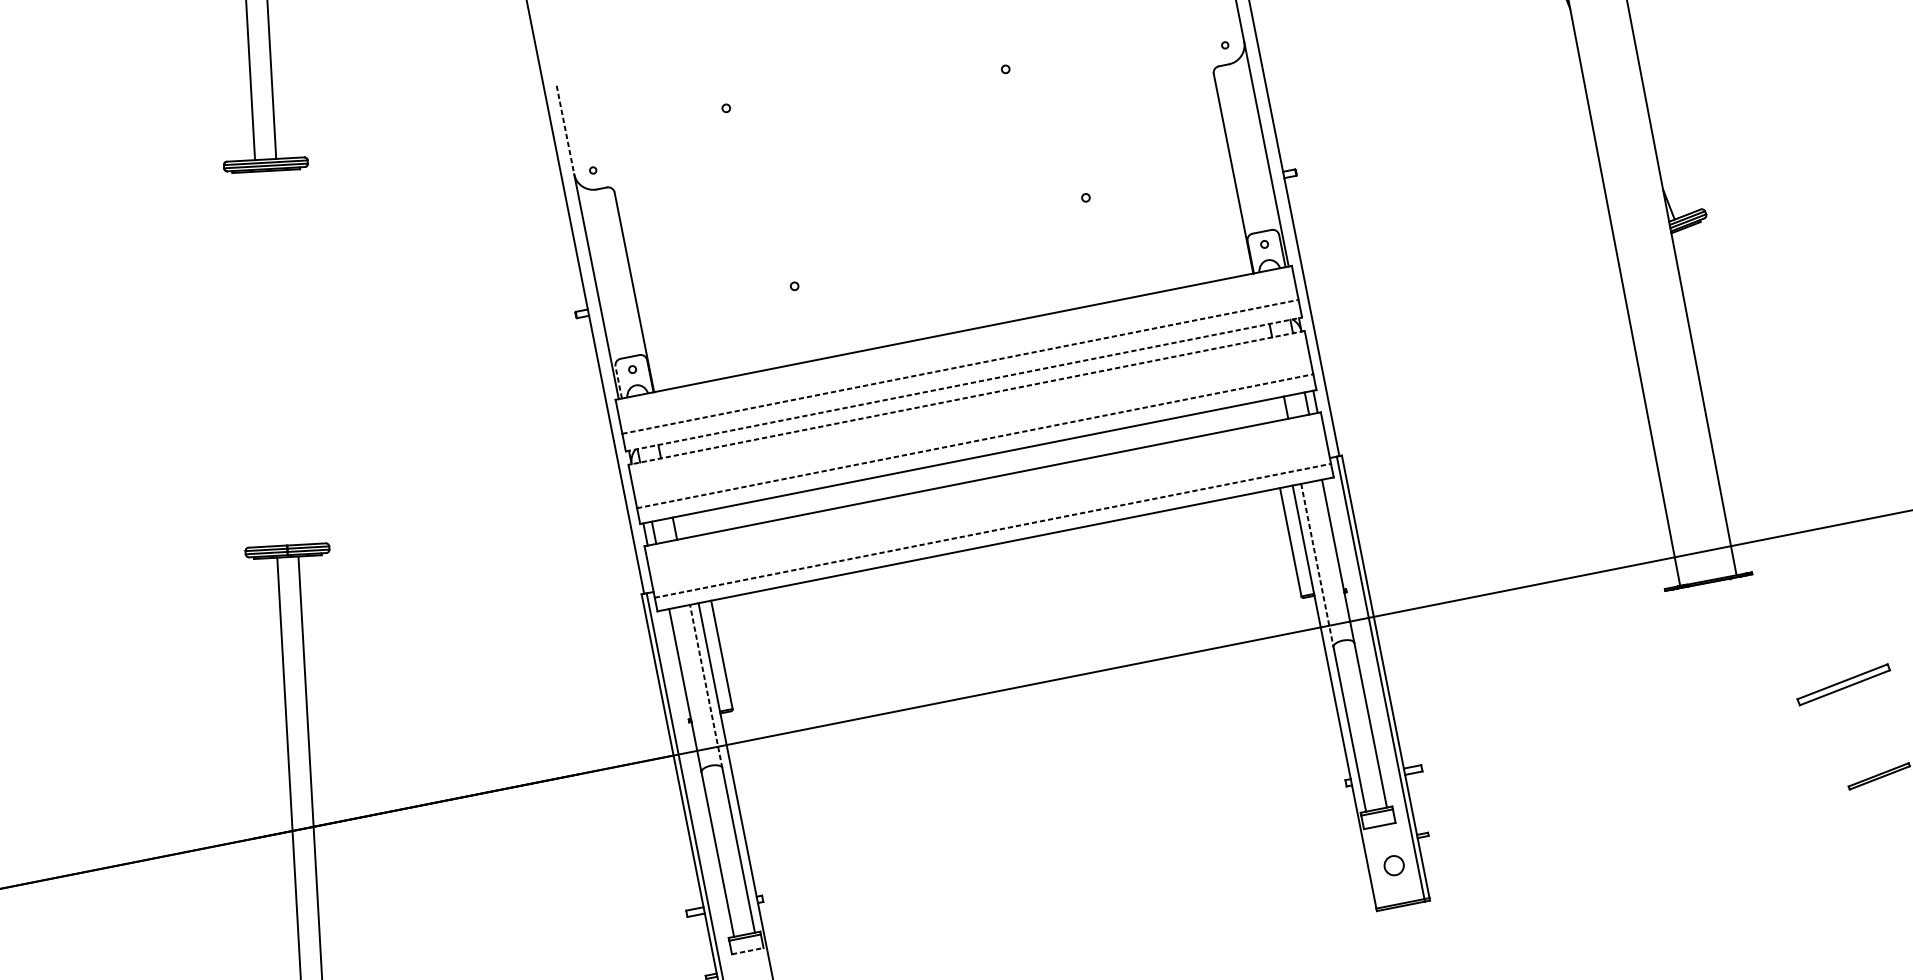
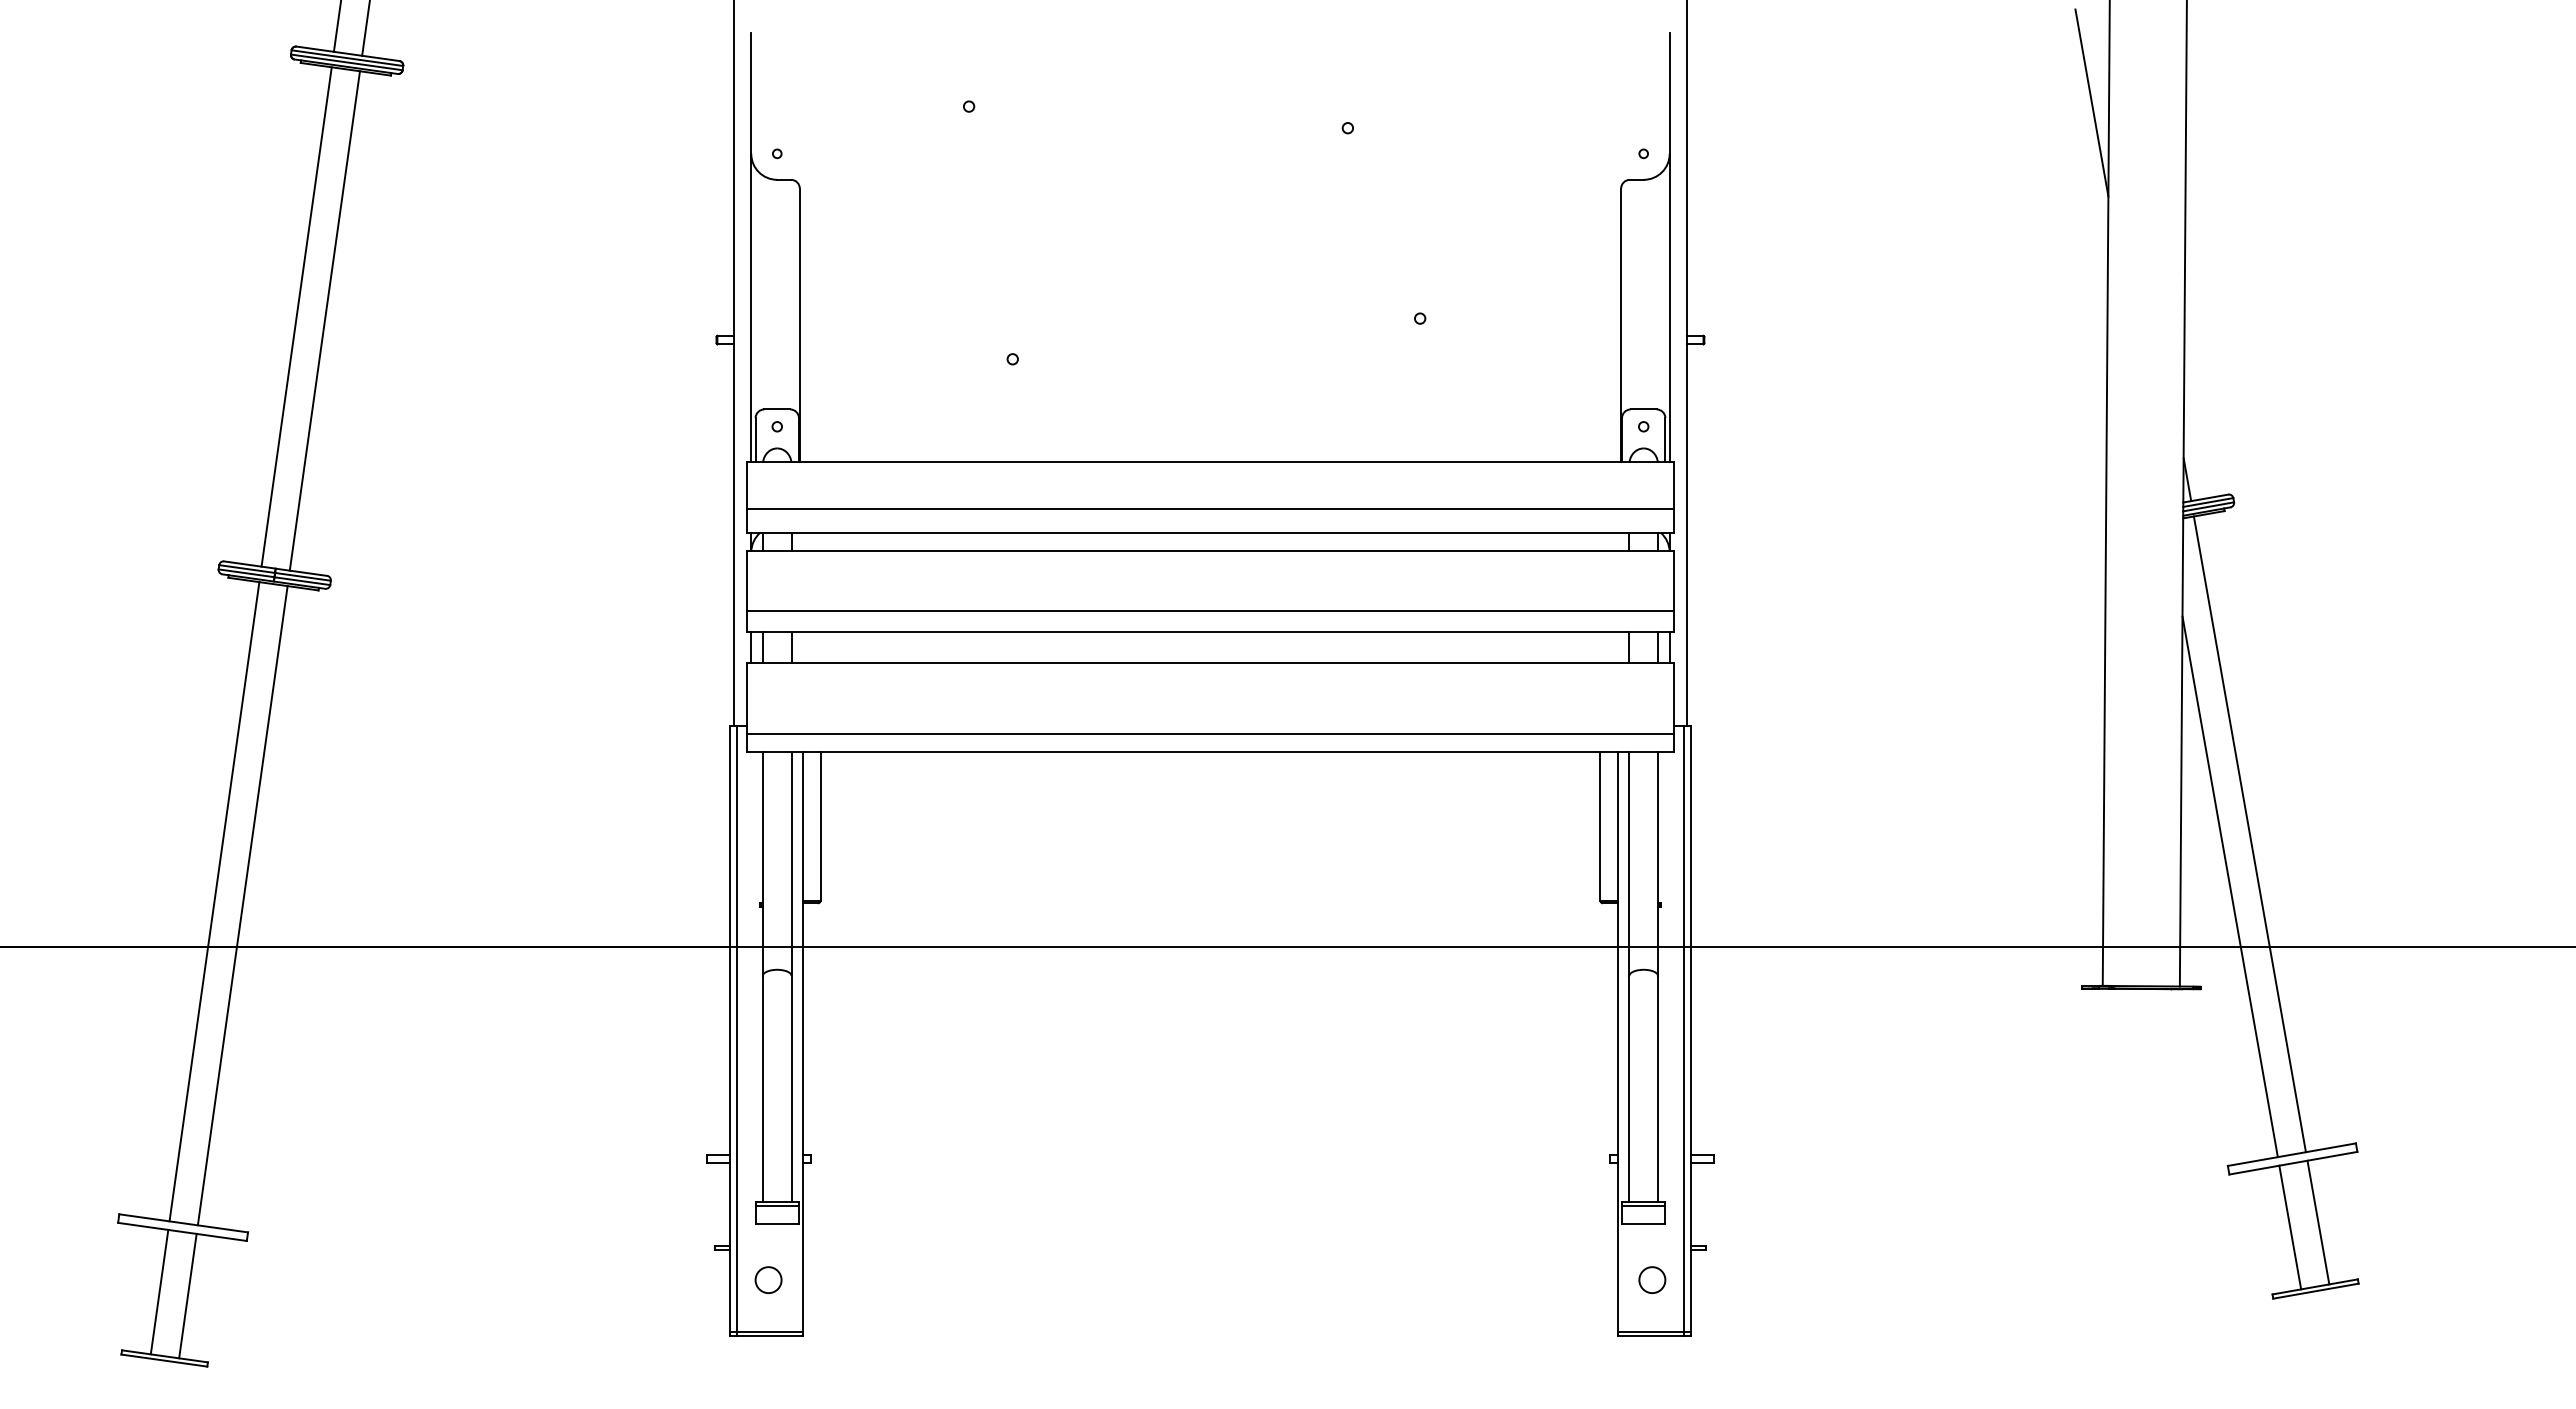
line: (565, 130) -> (751, 93), dashed -> solid
line: (287, 357) -> (324, 320), added
line: (266, 358) -> (296, 316), added
line: (960, 366) -> (1210, 508), dashed -> solid
line: (618, 382) -> (755, 439), dashed -> solid
line: (964, 384) -> (1210, 533), dashed -> solid
line: (966, 397) -> (1210, 551), dashed -> solid
line: (975, 441) -> (1210, 610), dashed -> solid
line: (1765, 454) -> (2249, 834), added
line: (1758, 495) -> (2229, 886), added
line: (992, 530) -> (1210, 733), dashed -> solid
line: (1317, 565) -> (1629, 864), dashed -> solid
line: (706, 686) -> (791, 864), dashed -> solid
line: (1871, 727) -> (2318, 1222), added
line: (1852, 735) -> (2290, 1227), added
line: (748, 951) -> (777, 1224), dashed -> solid

